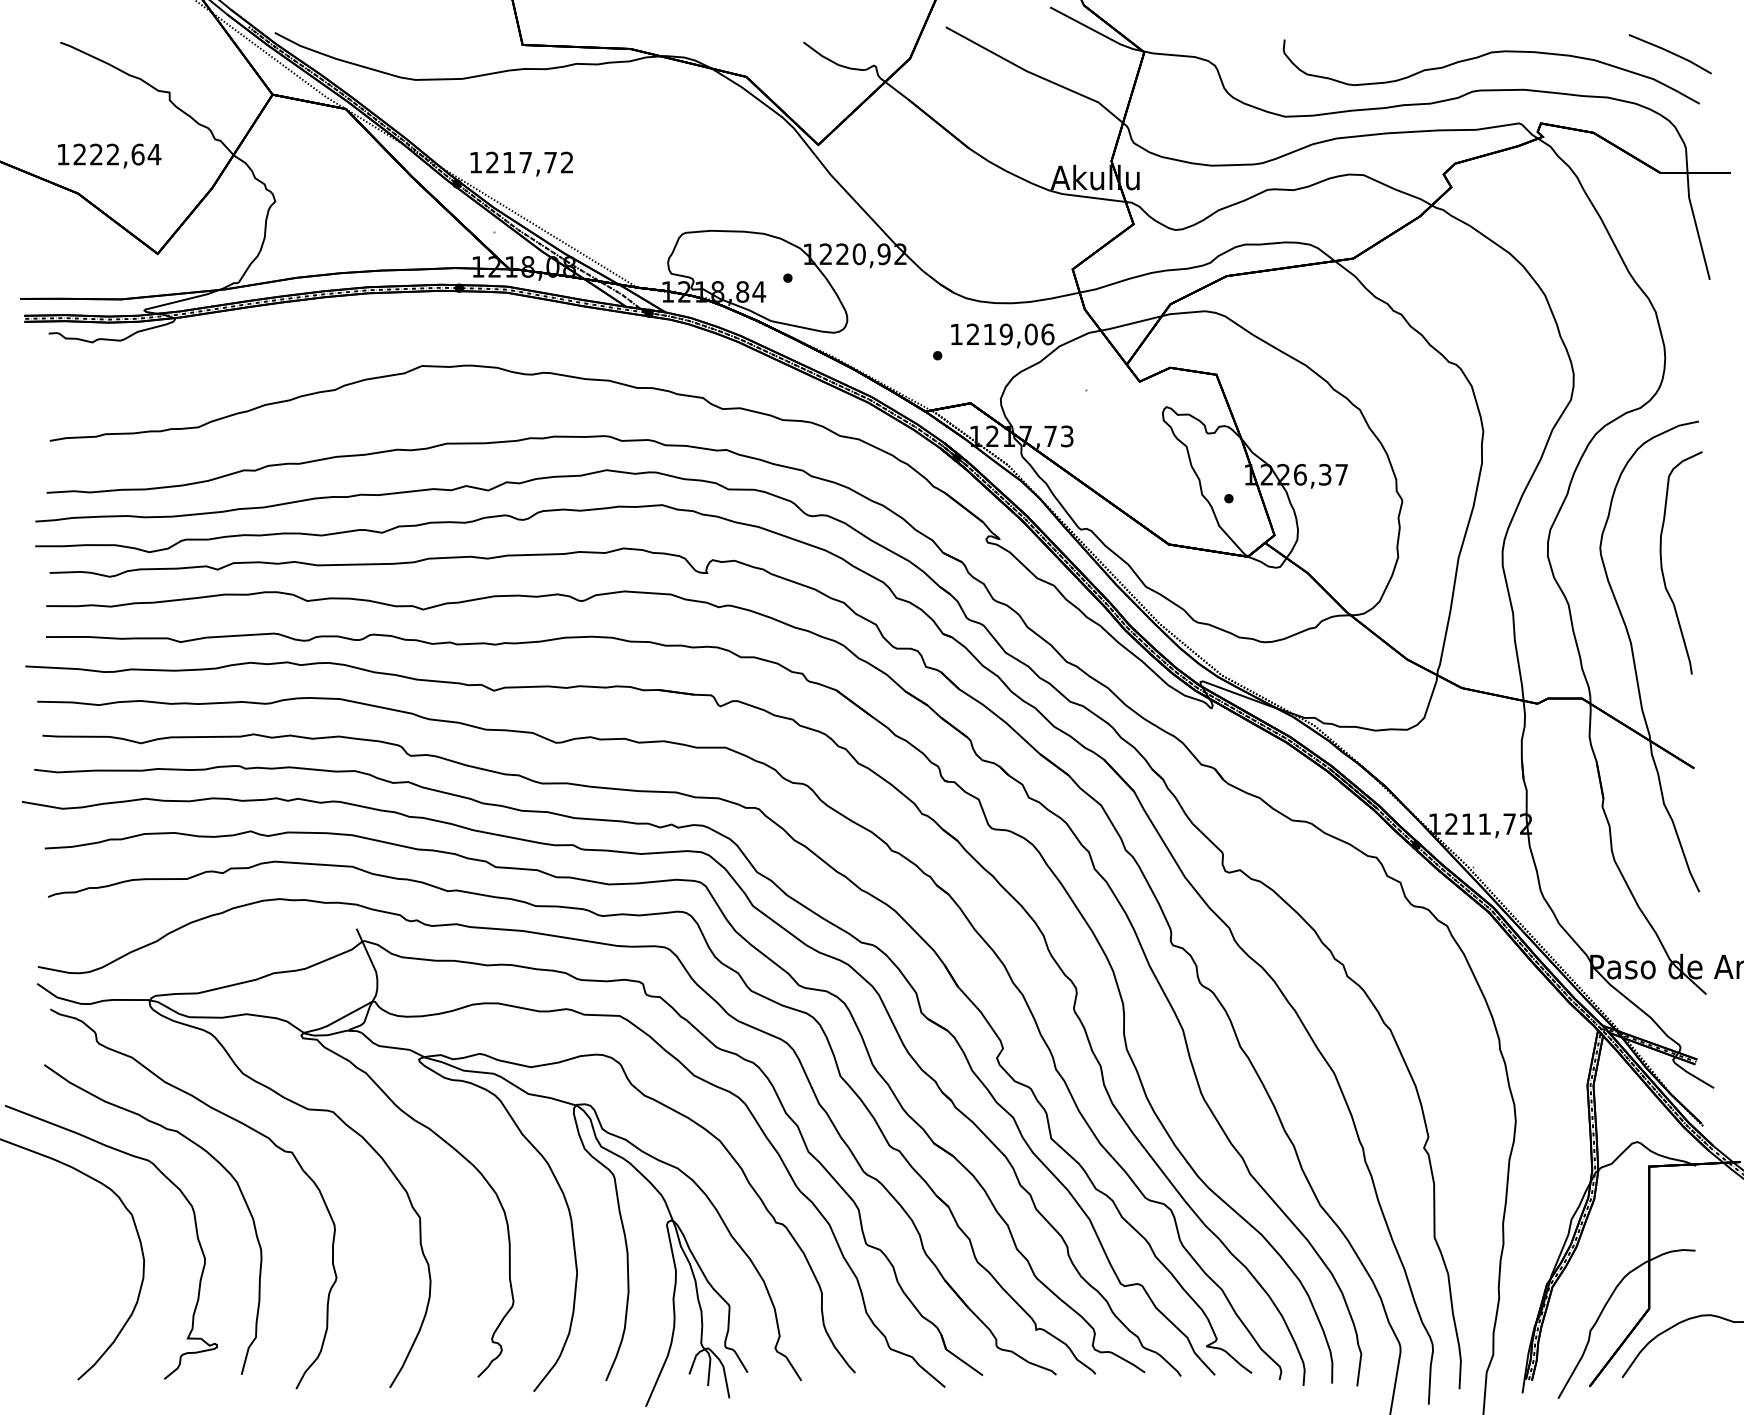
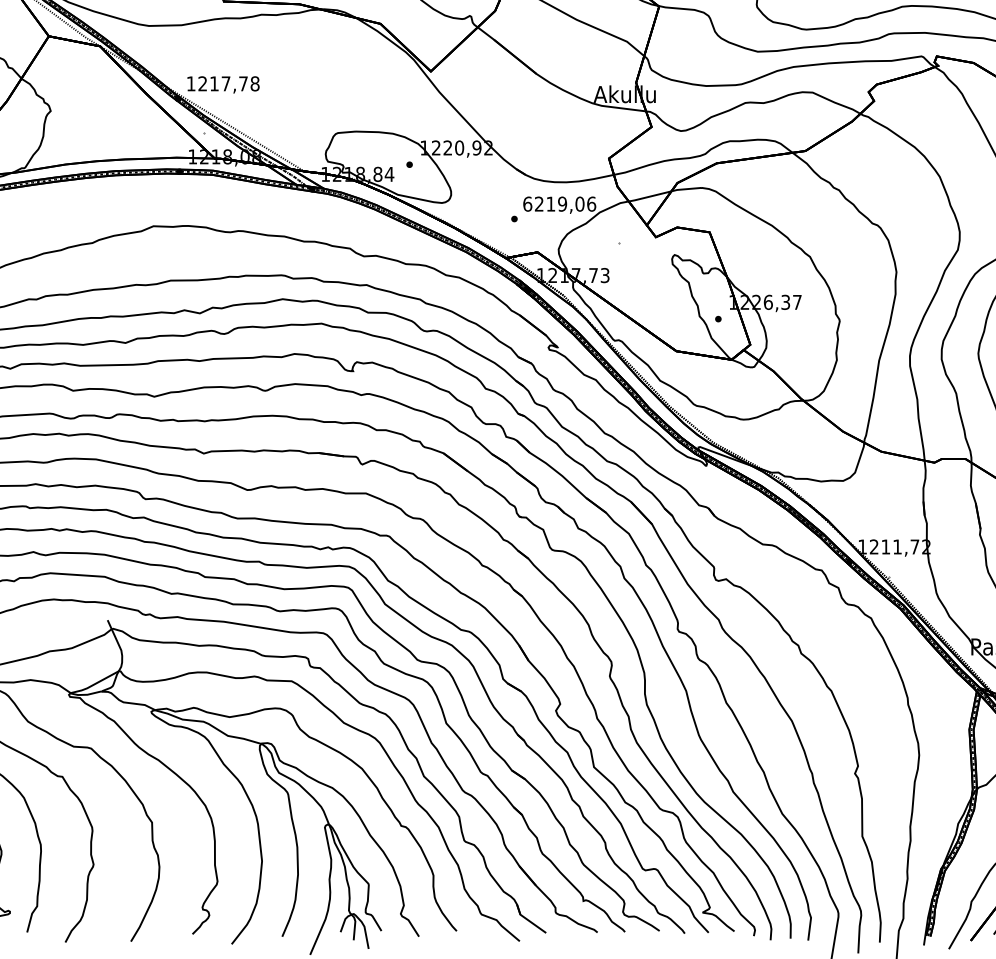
text: (566, 162) -> (254, 83), 1217,72 -> 1217,78
text: (956, 334) -> (527, 204), 1219,06 -> 6219,06

